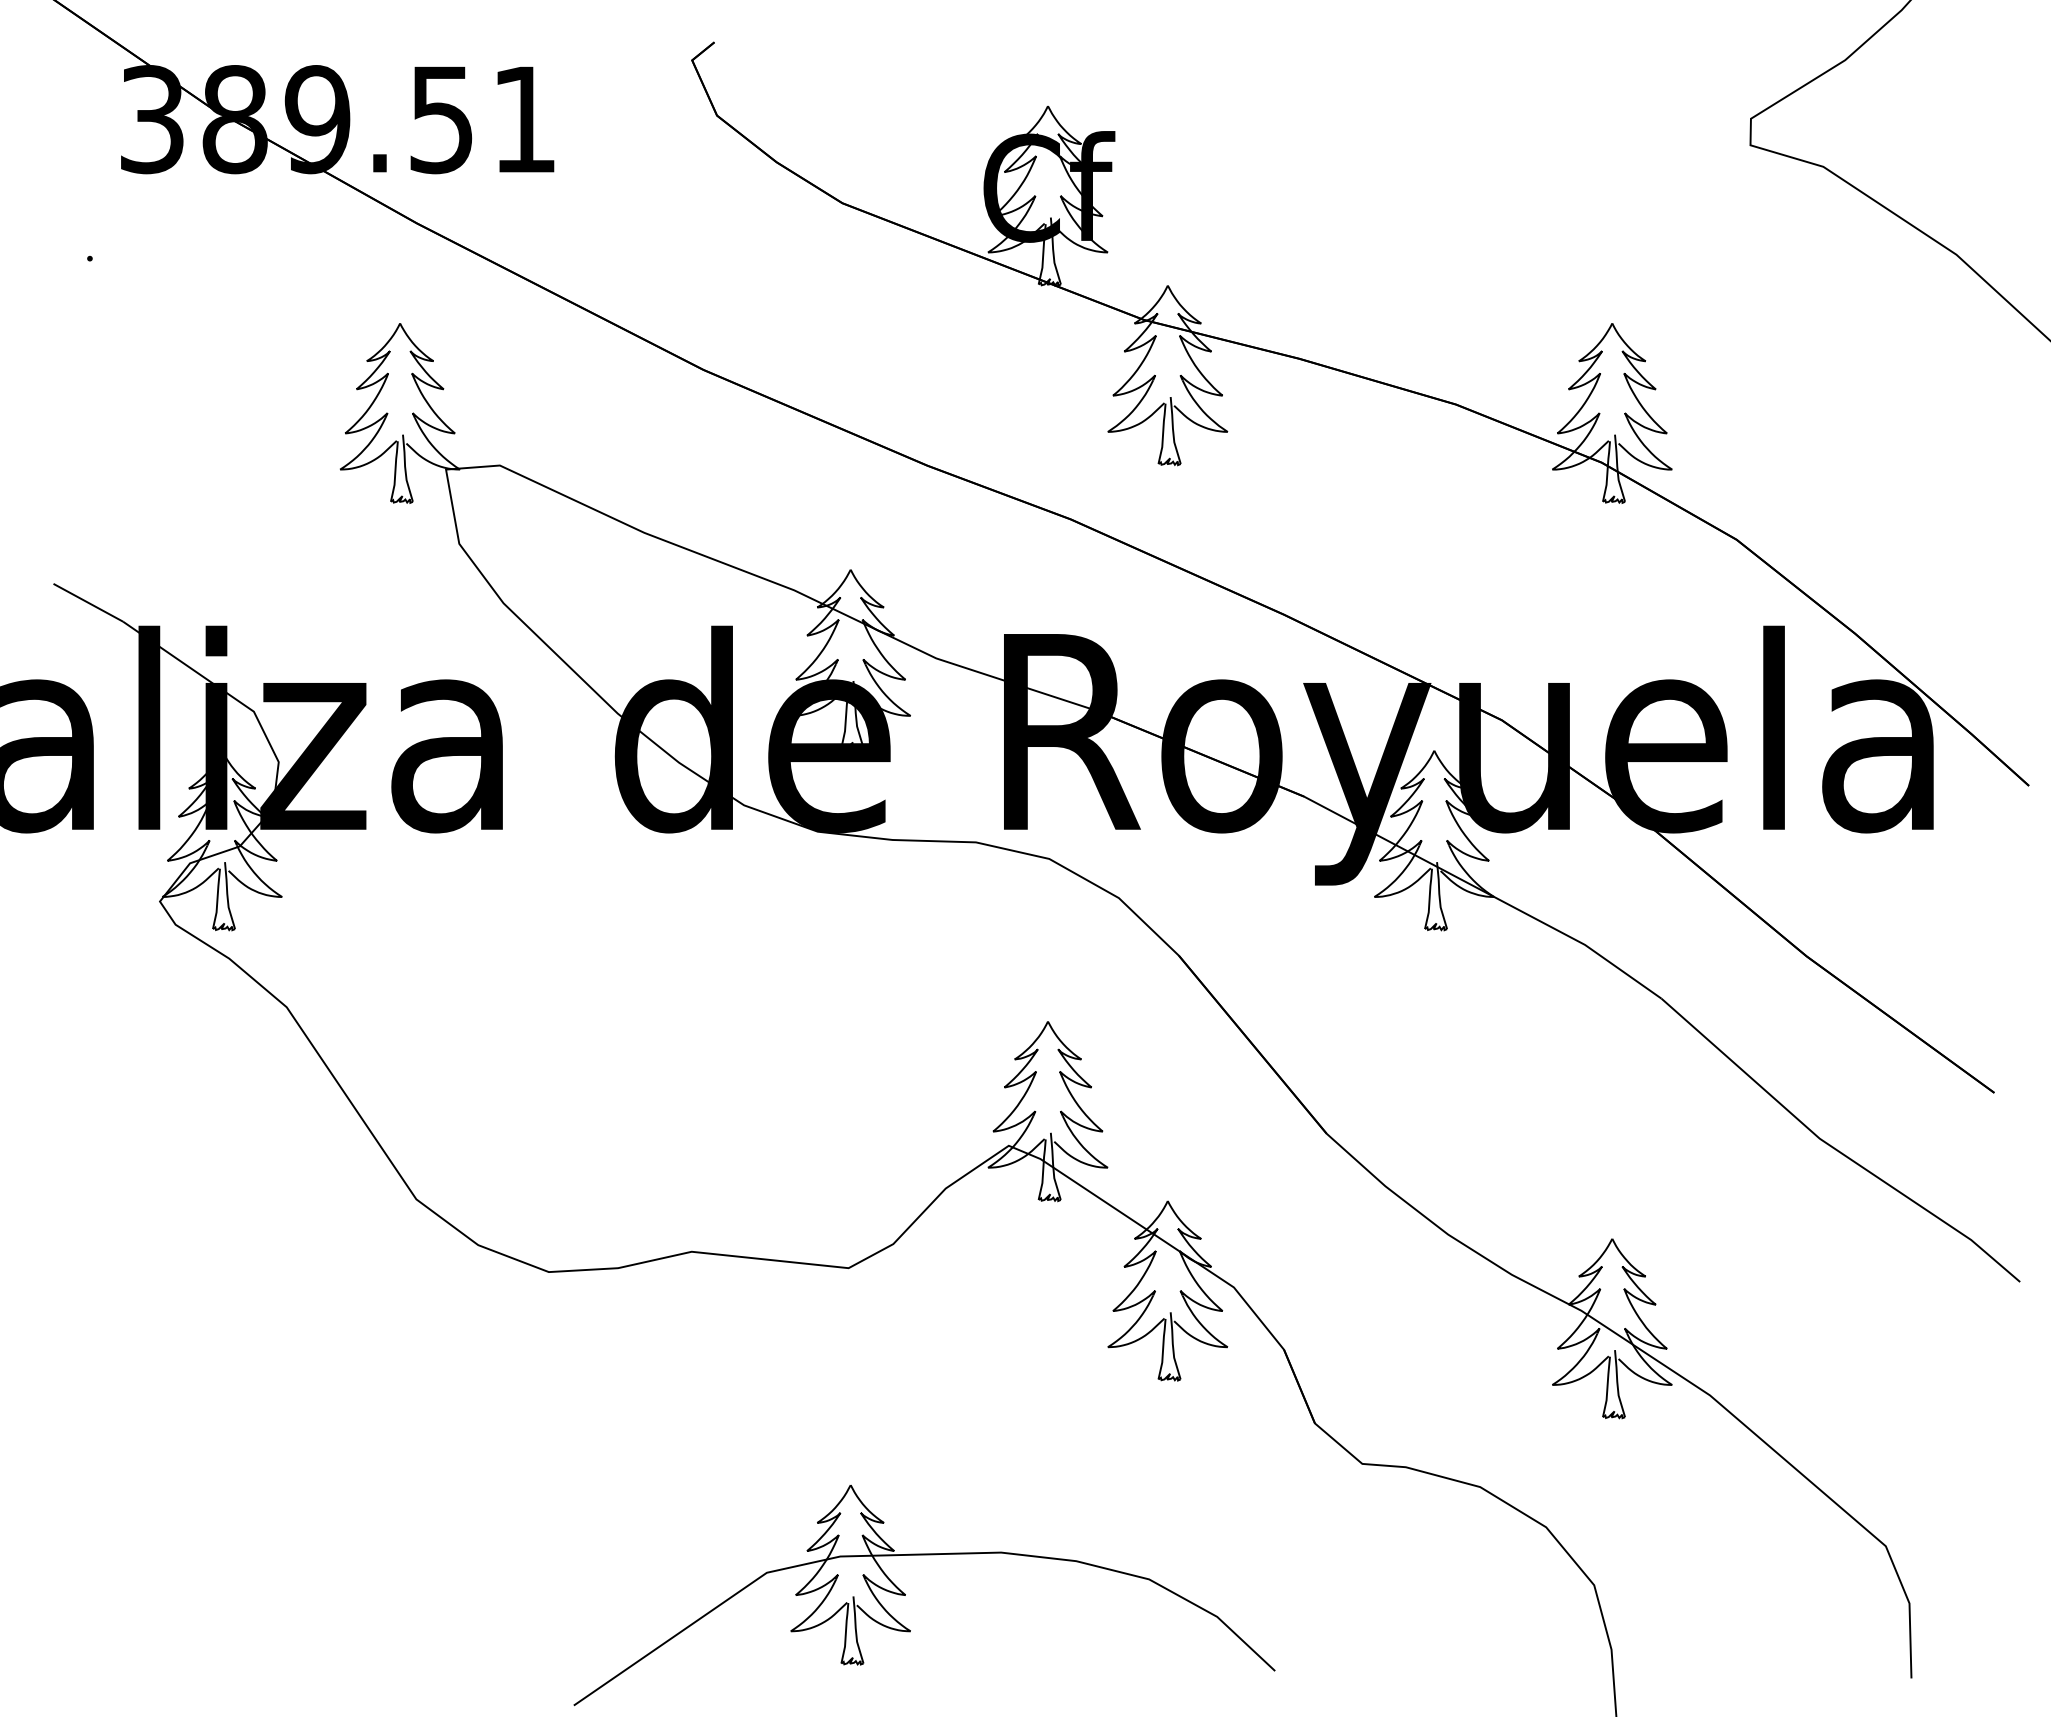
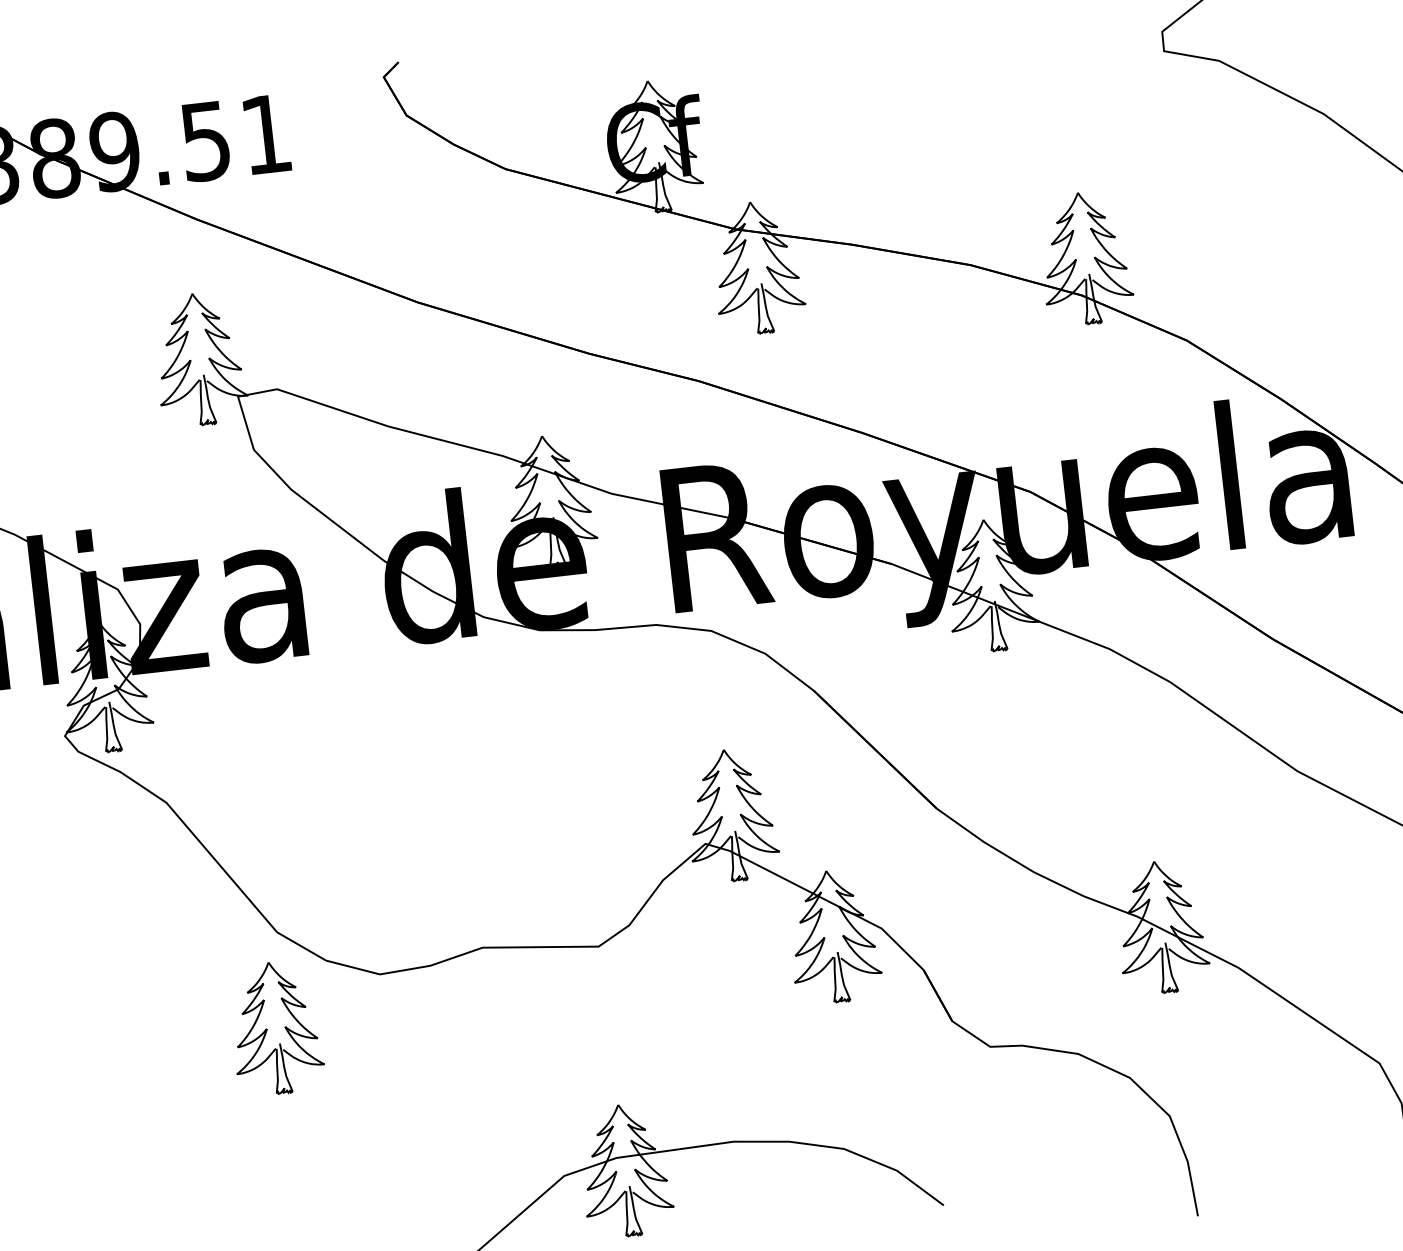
part: (388, 1328) -> (267, 1028), added

